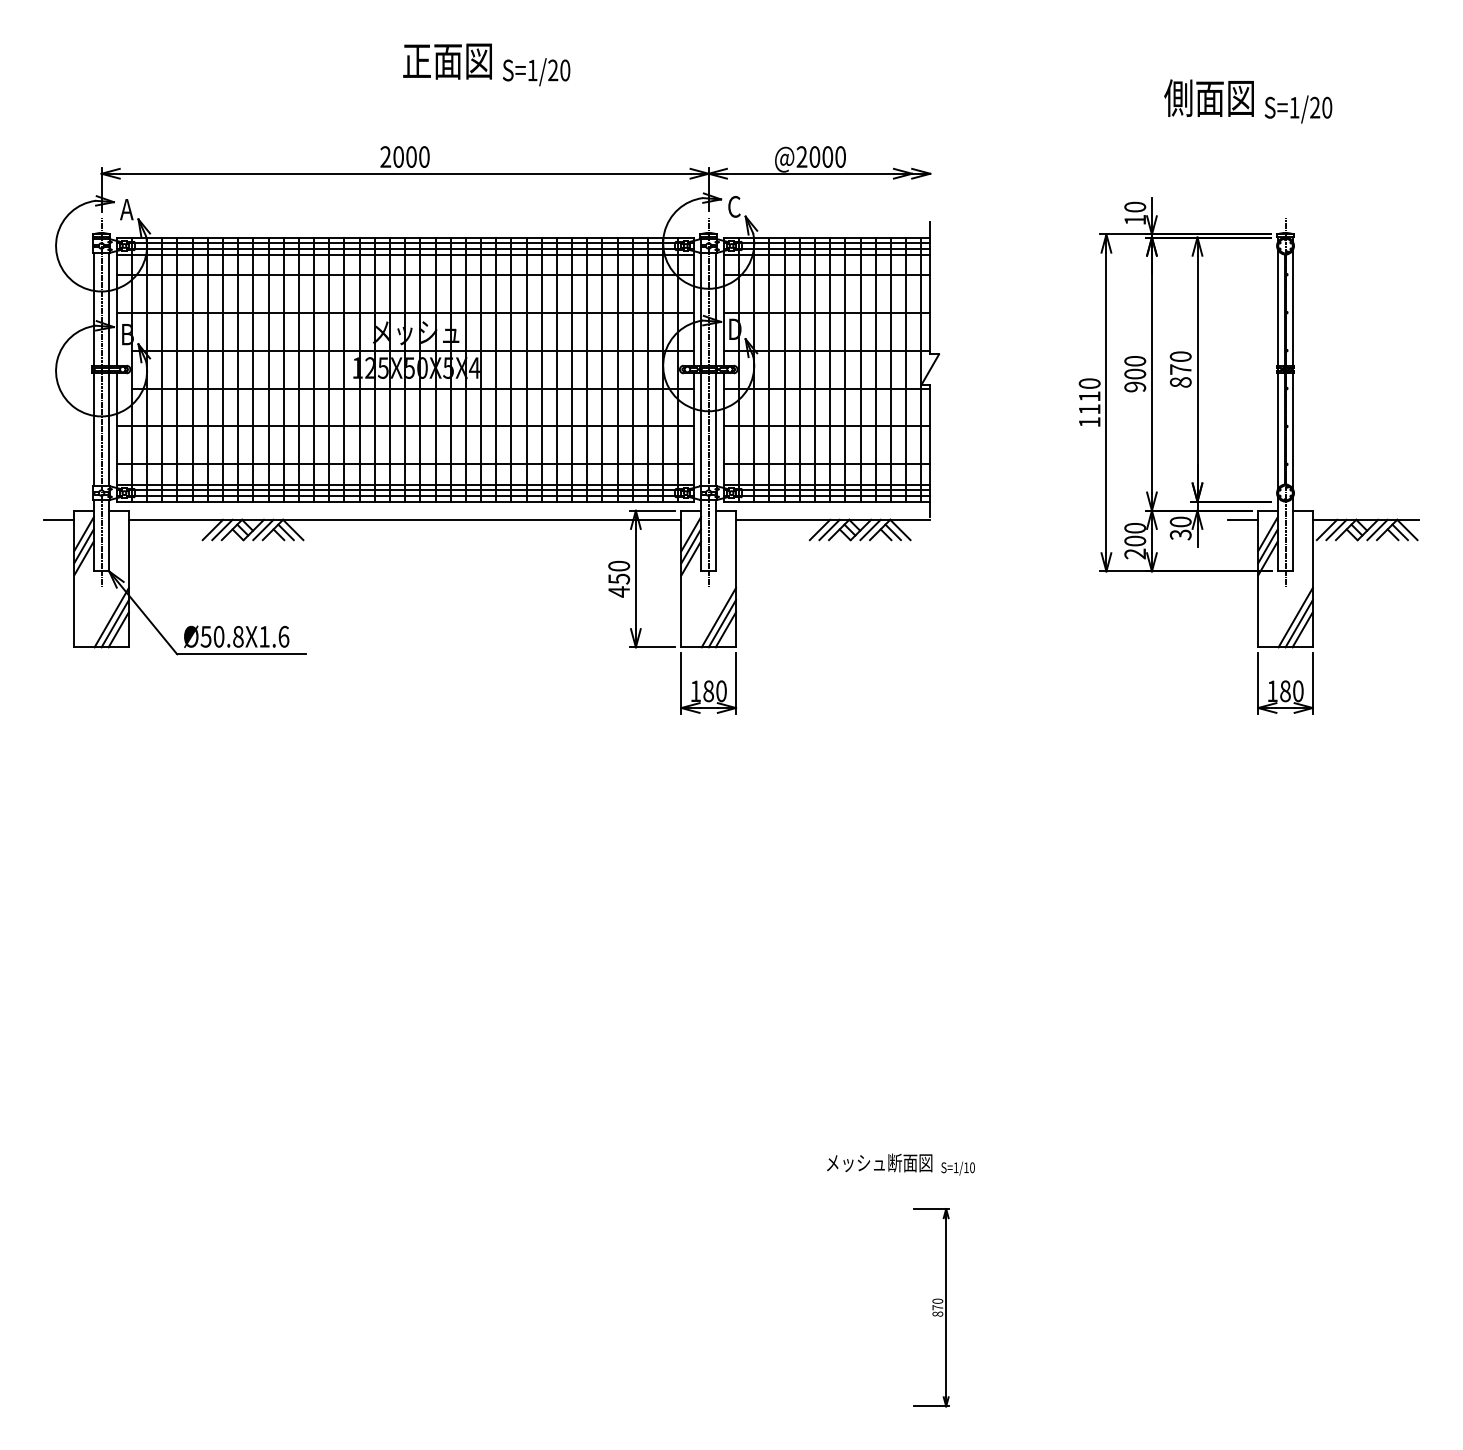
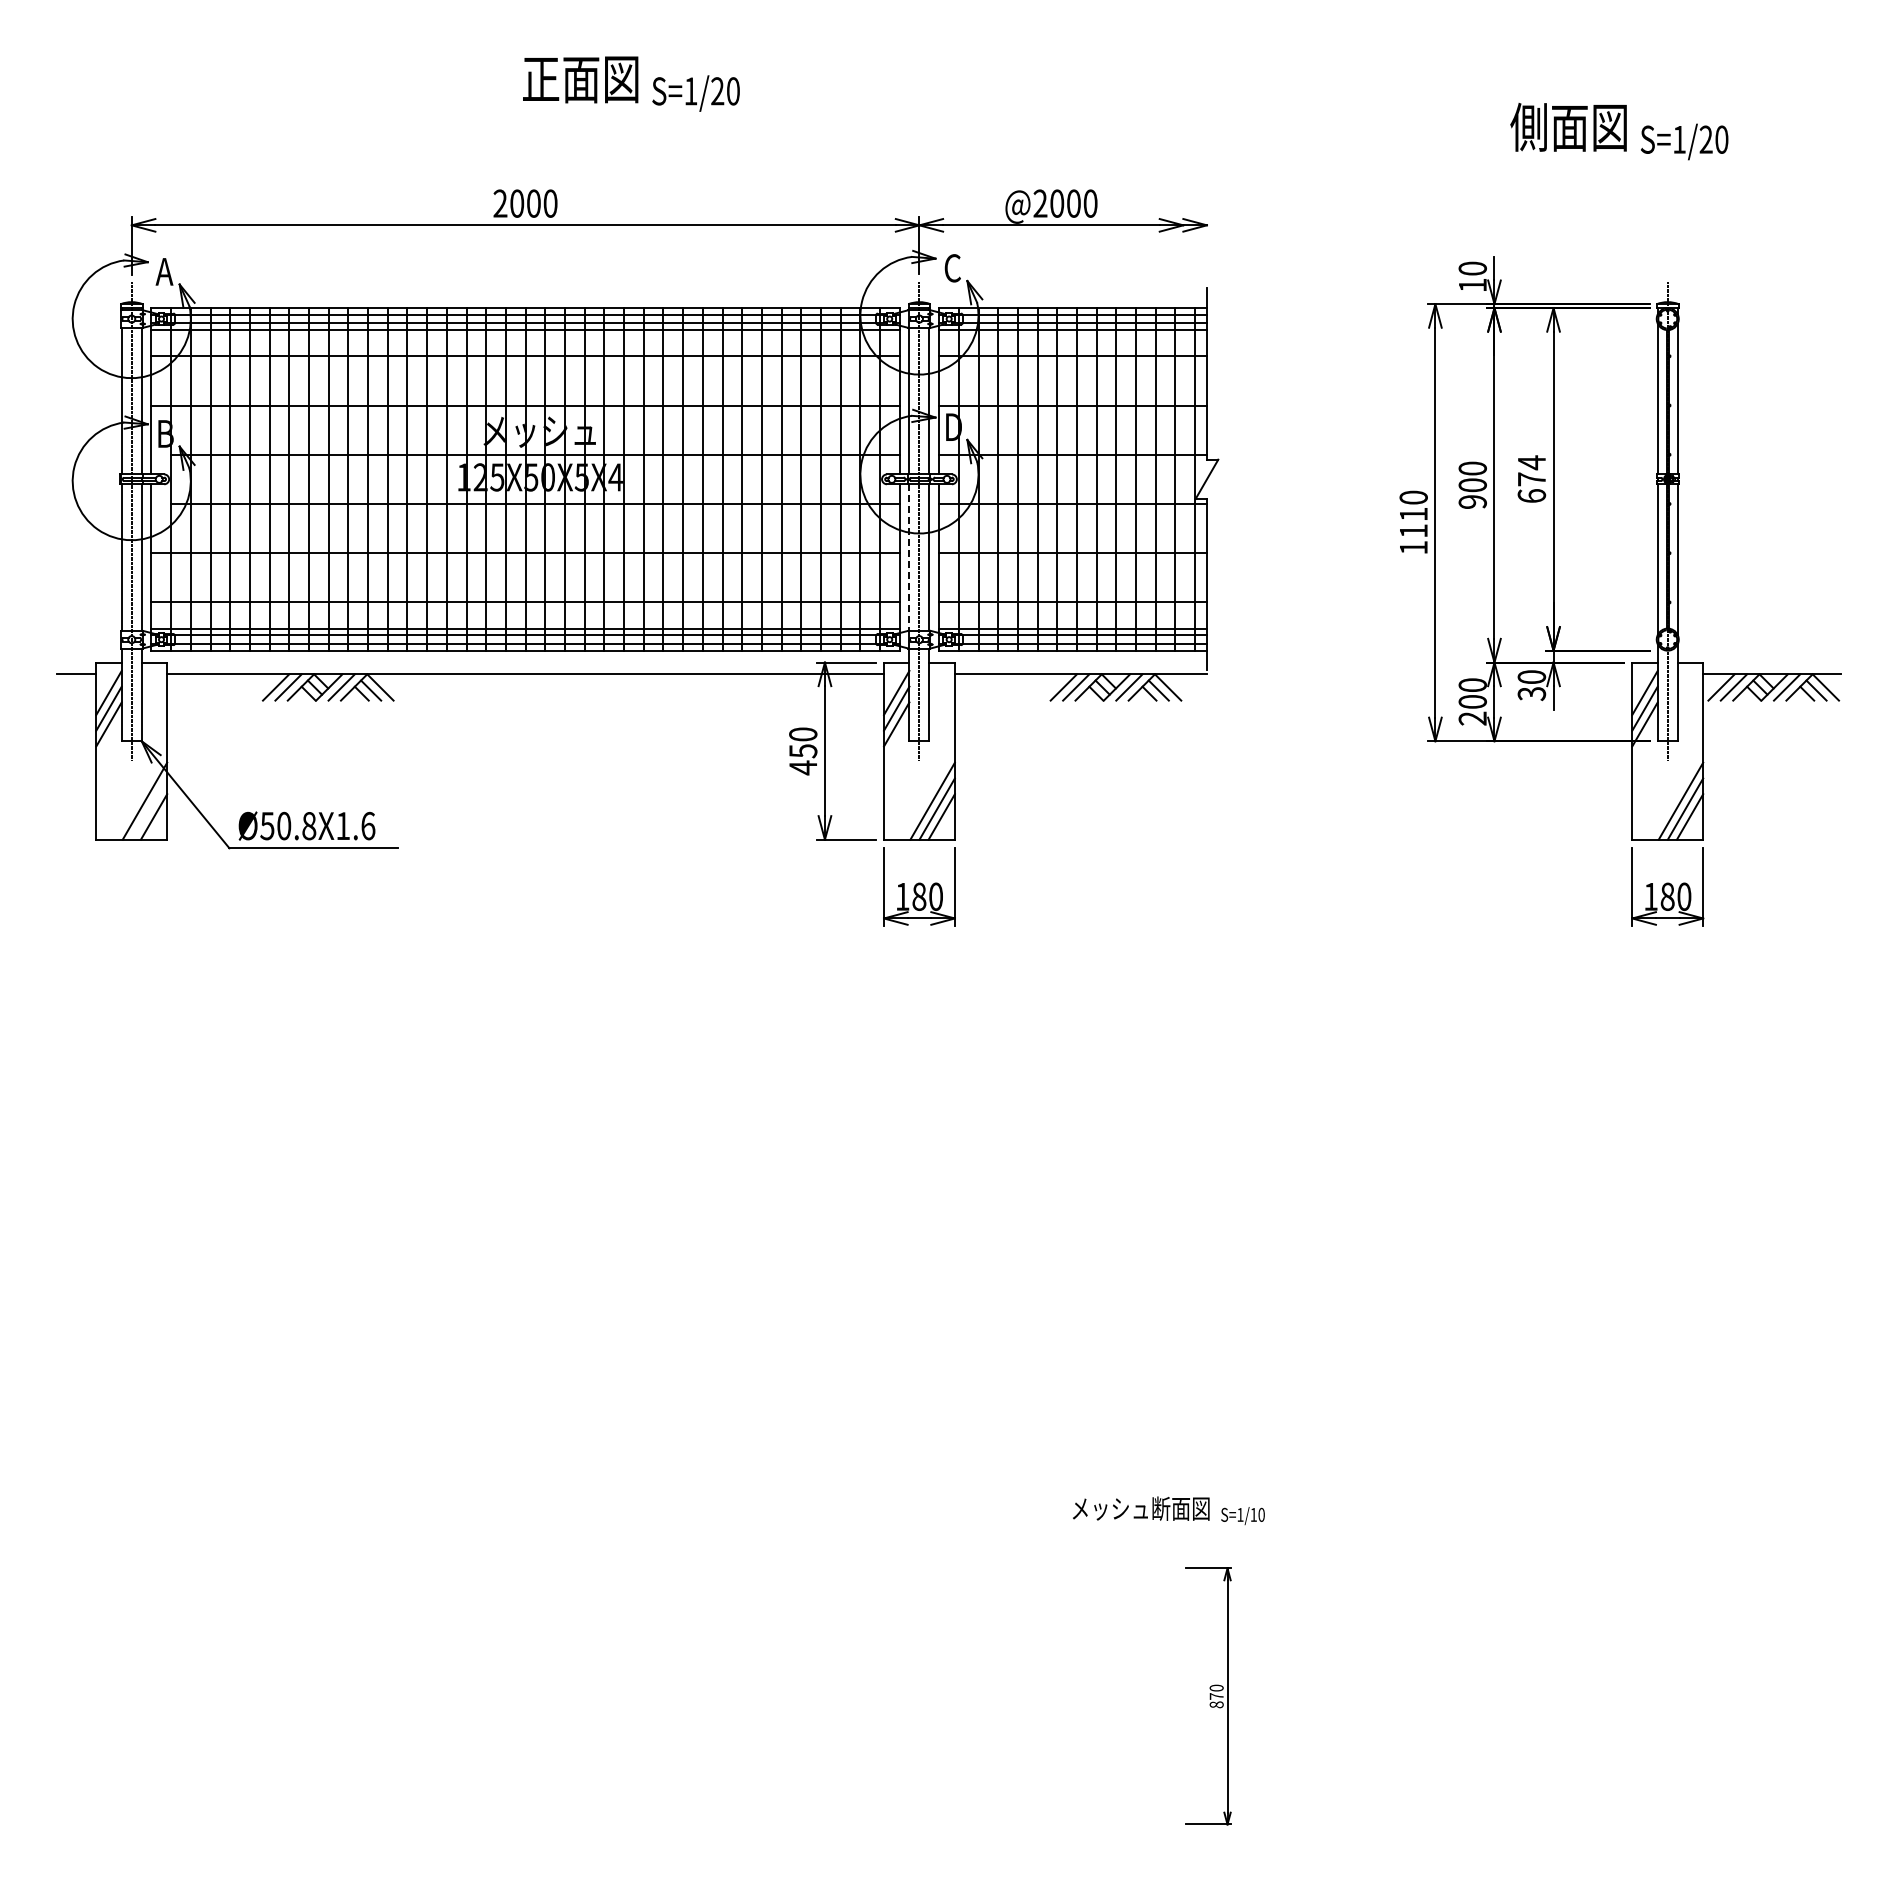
text: (1180, 368) -> (1531, 478), 870 -> 674
line: (701, 430) -> (909, 558), solid -> dashed
line: (1242, 519) -> (1612, 674), removed
line: (115, 623) -> (149, 808), removed

